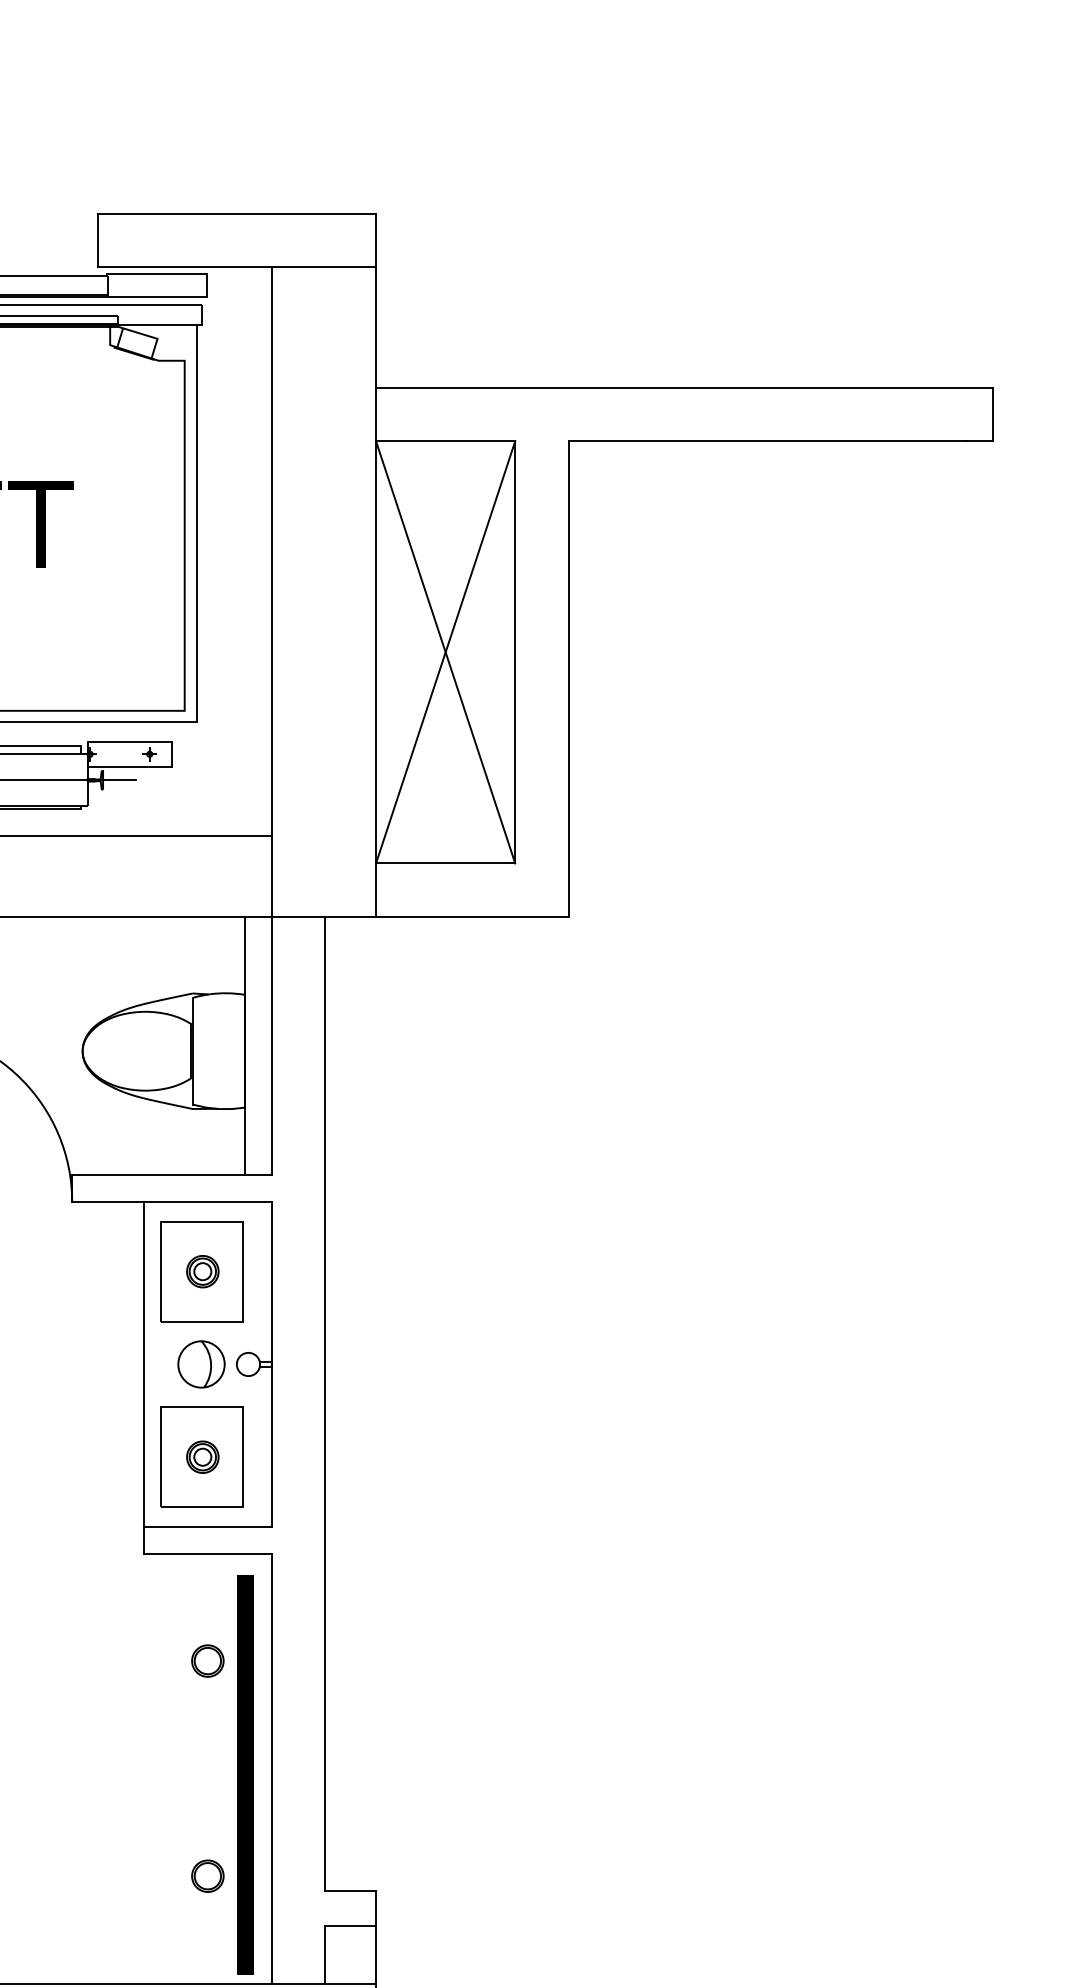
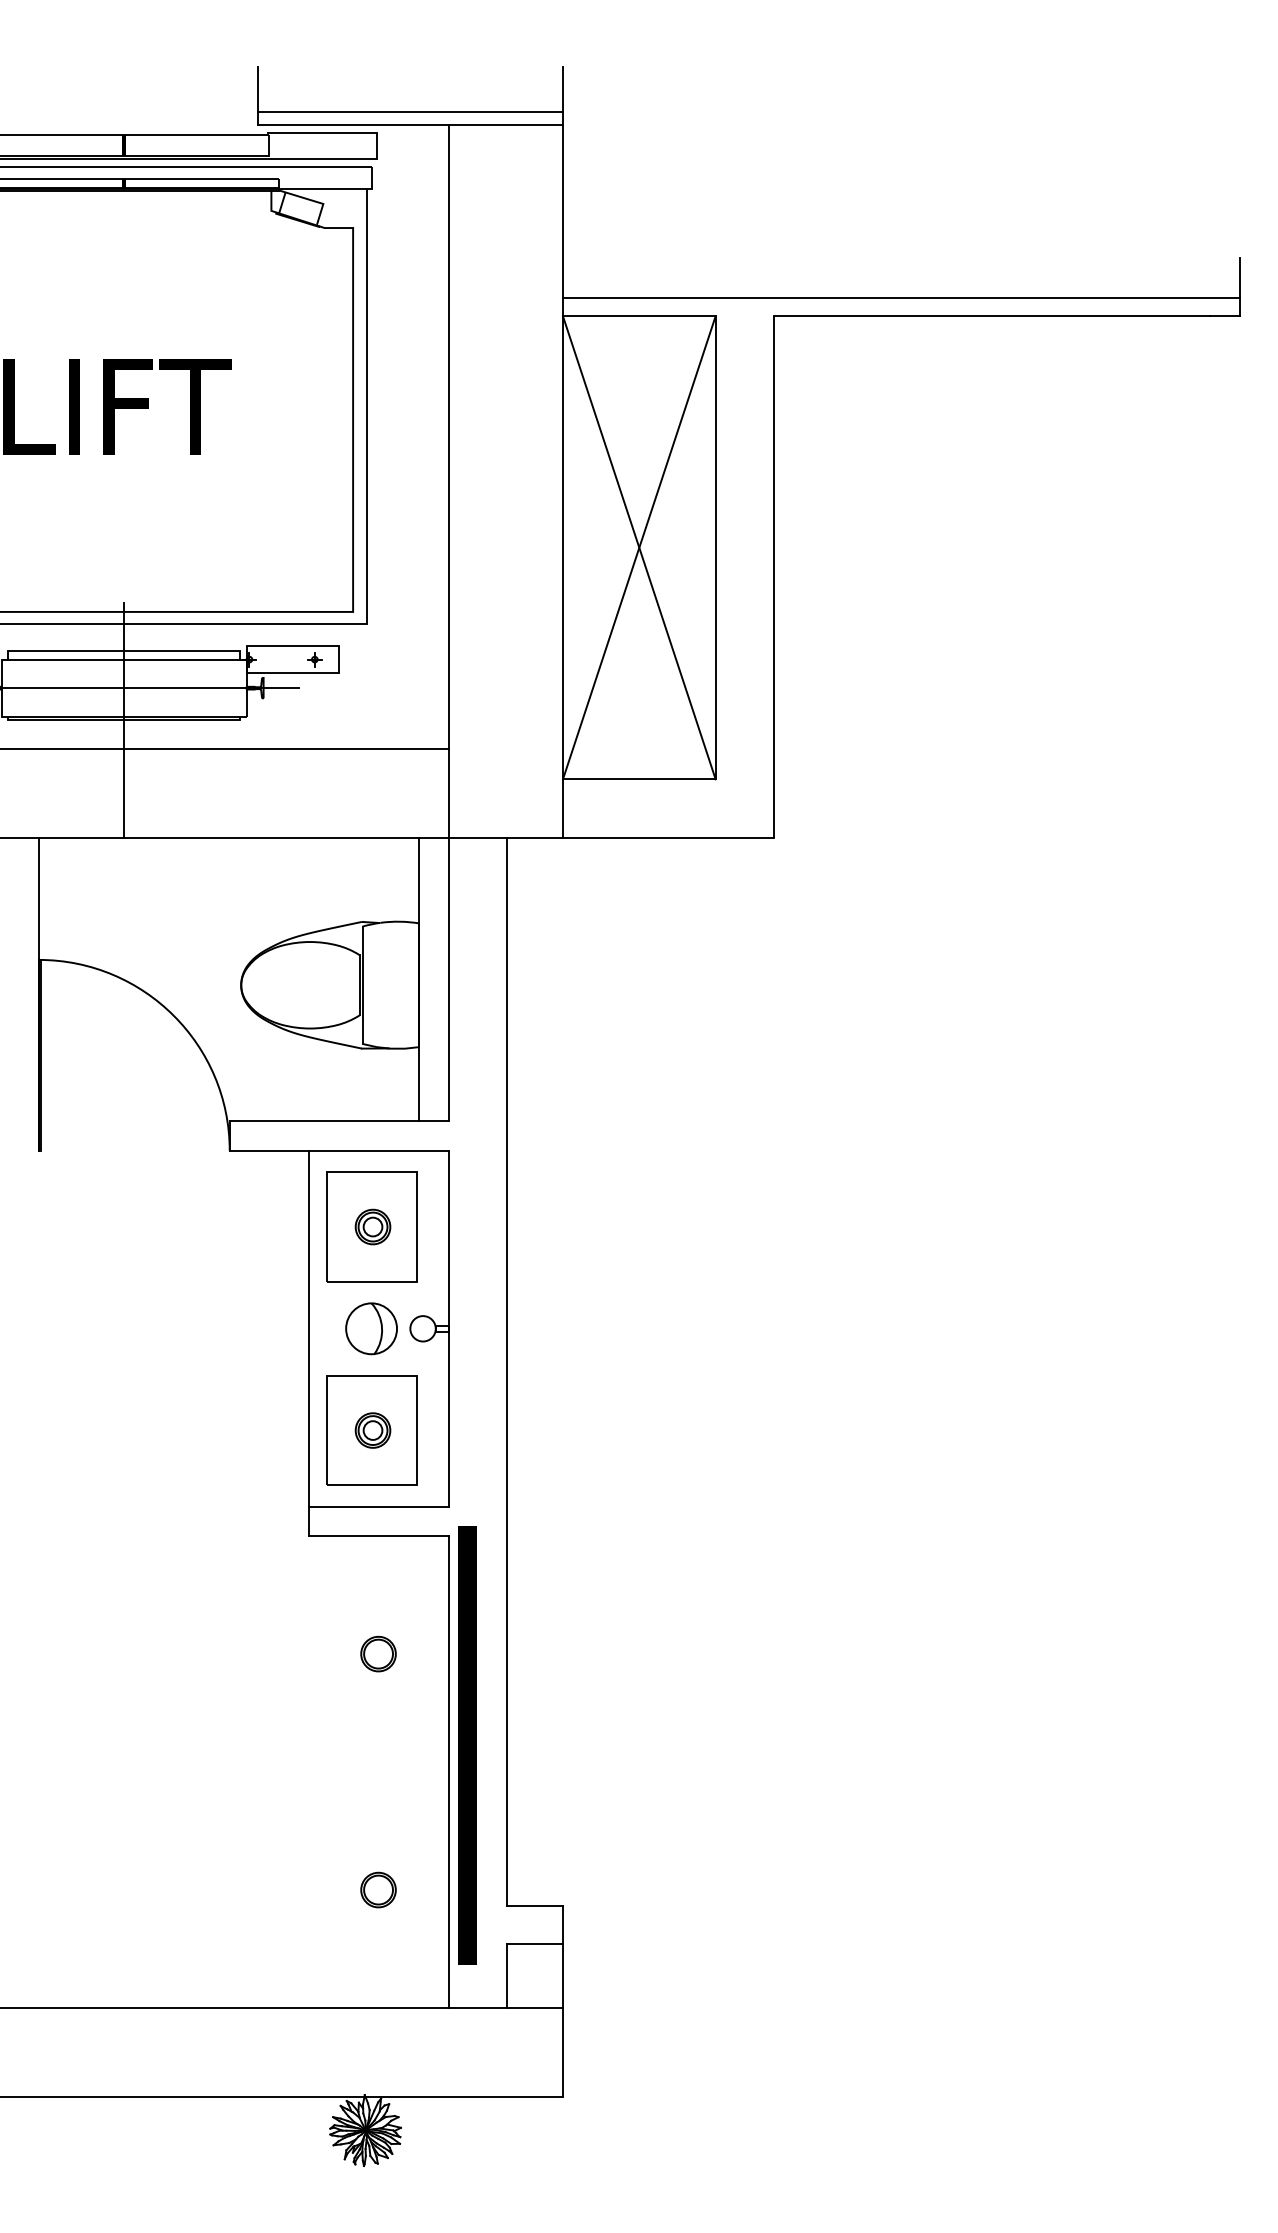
line: (236, 213) -> (409, 111), moved
line: (683, 387) -> (900, 297), moved
line: (245, 1775) -> (467, 1745), moved

